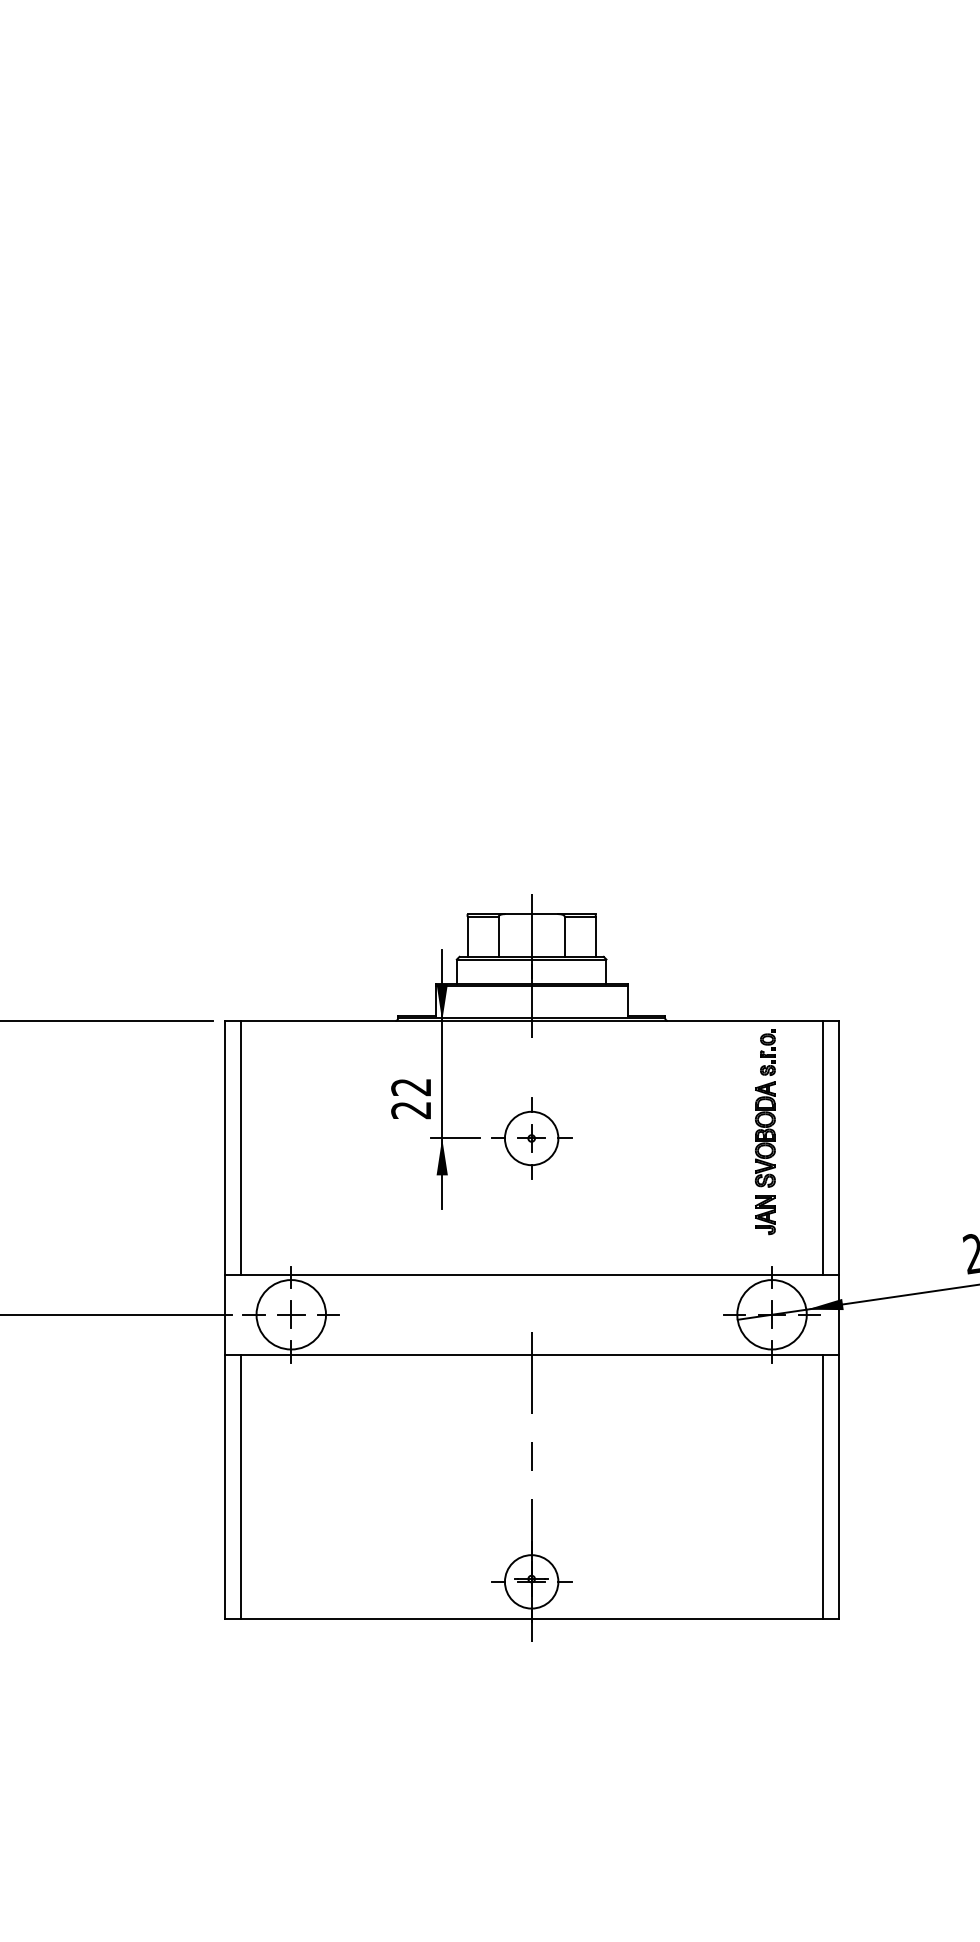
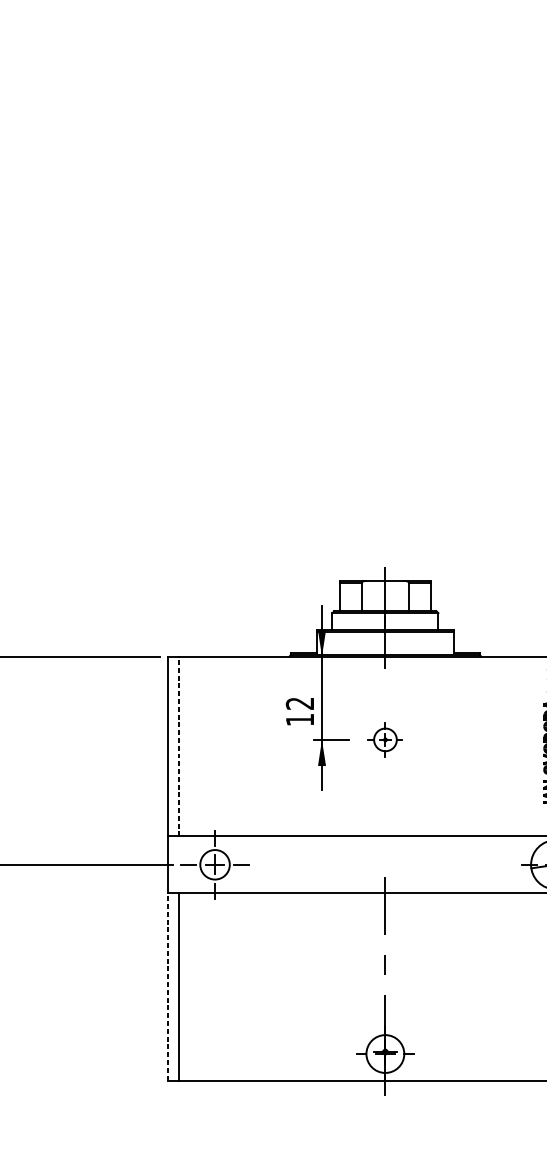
text: (410, 1110) -> (299, 720), 22 -> 12
part: (531, 1138) -> (385, 739), size x0.6
line: (240, 1147) -> (179, 746), solid -> dashed
circle: (291, 1314) -> (215, 864), size x0.6
line: (224, 1486) -> (167, 986), solid -> dashed

